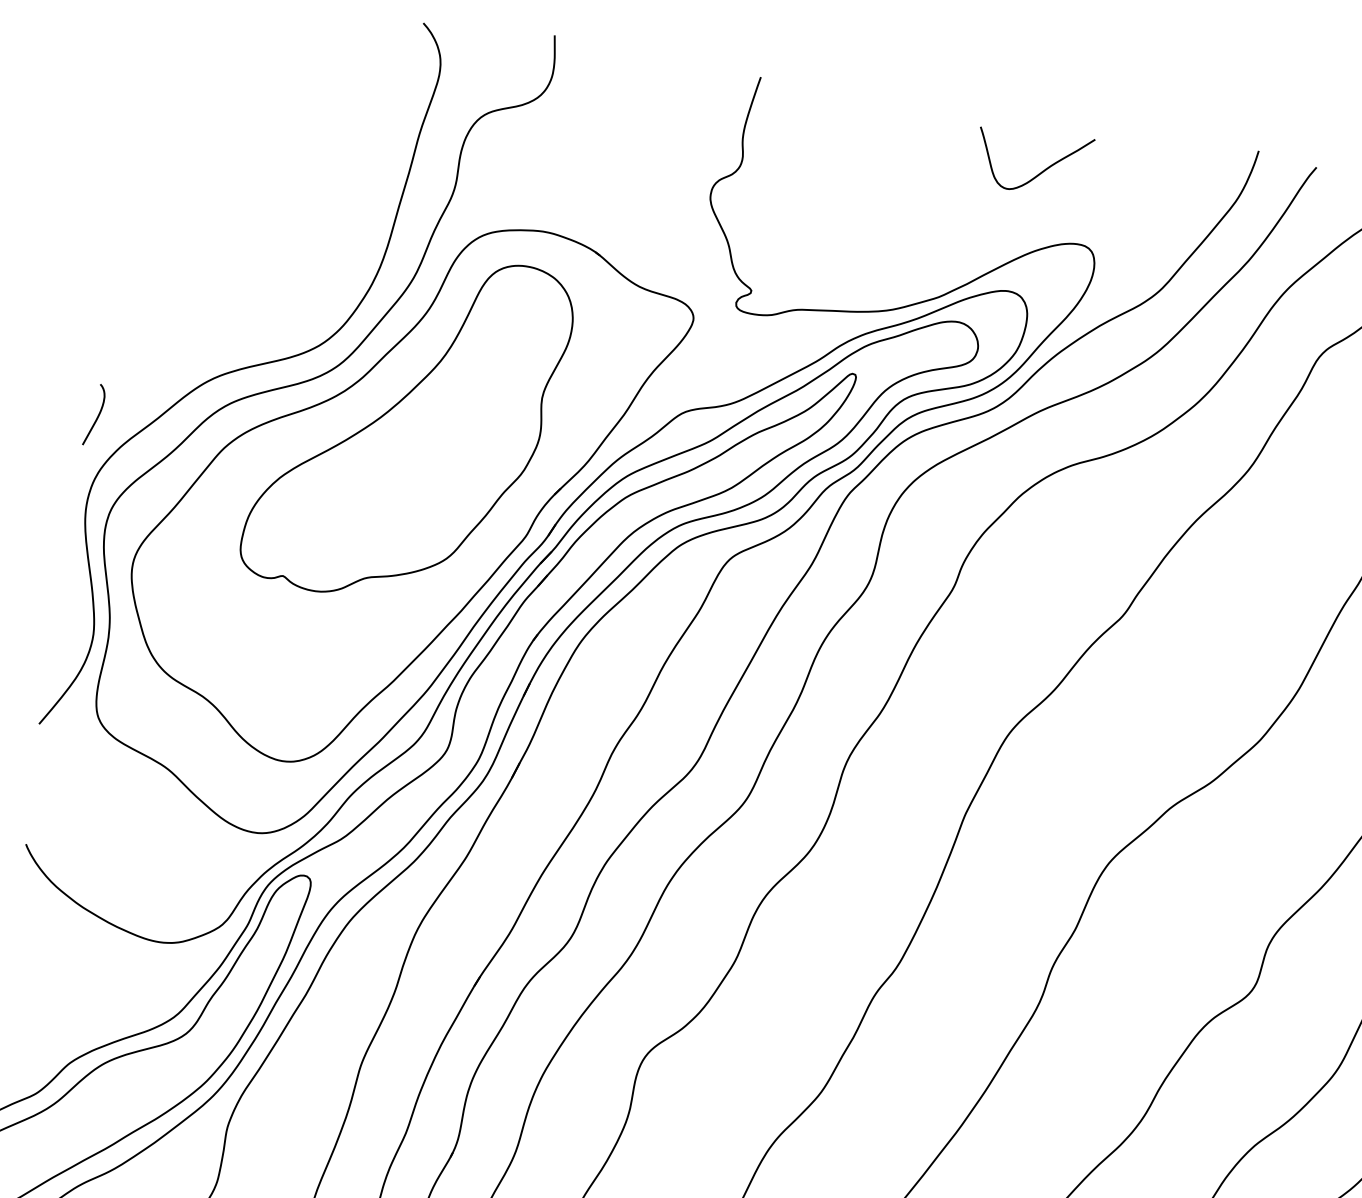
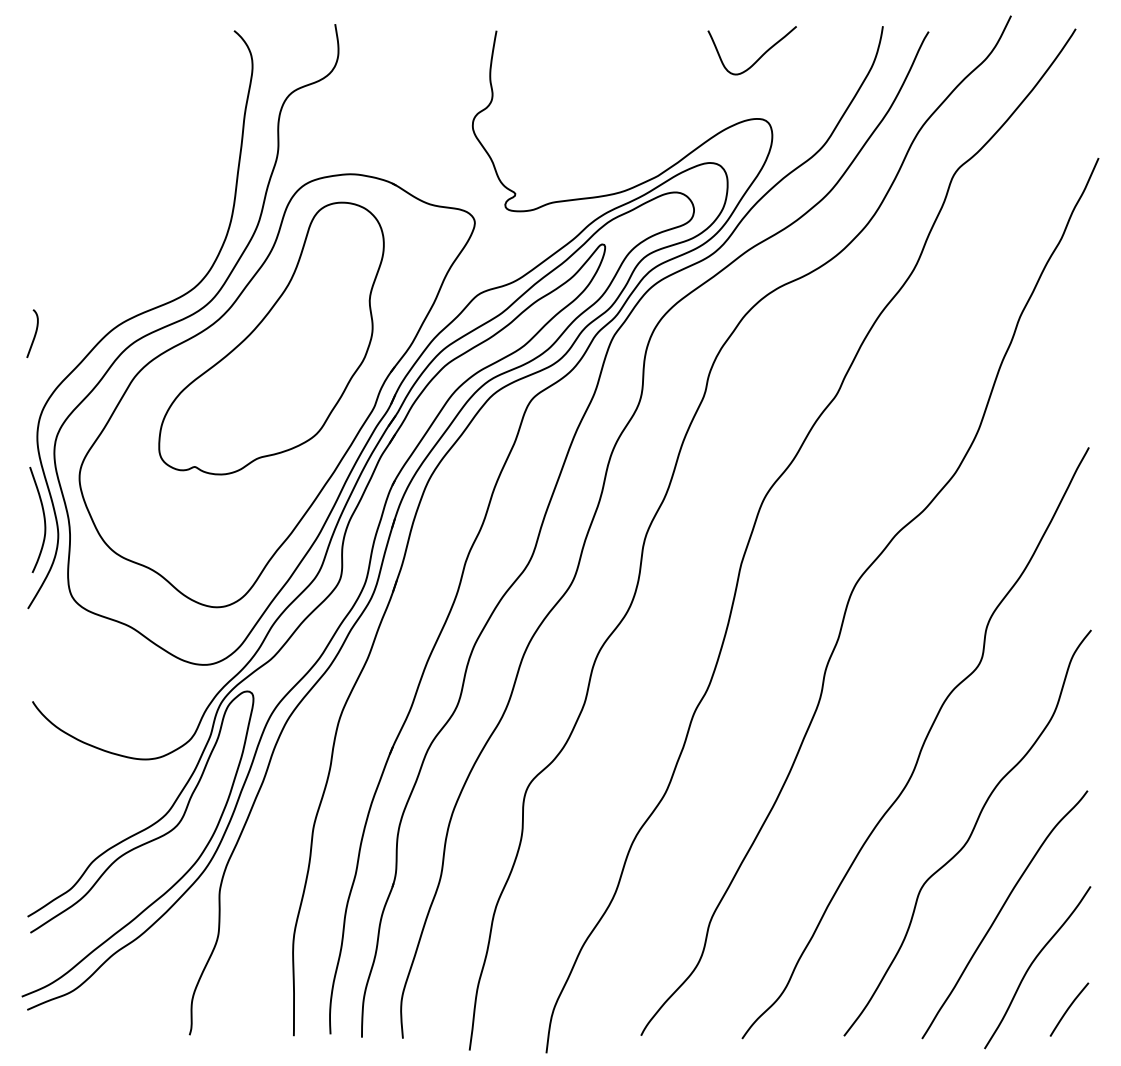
curve: (1041, 171) -> (759, 57), moved
curve: (97, 415) -> (34, 333), moved
curve: (77, 612) -> (43, 519), added

